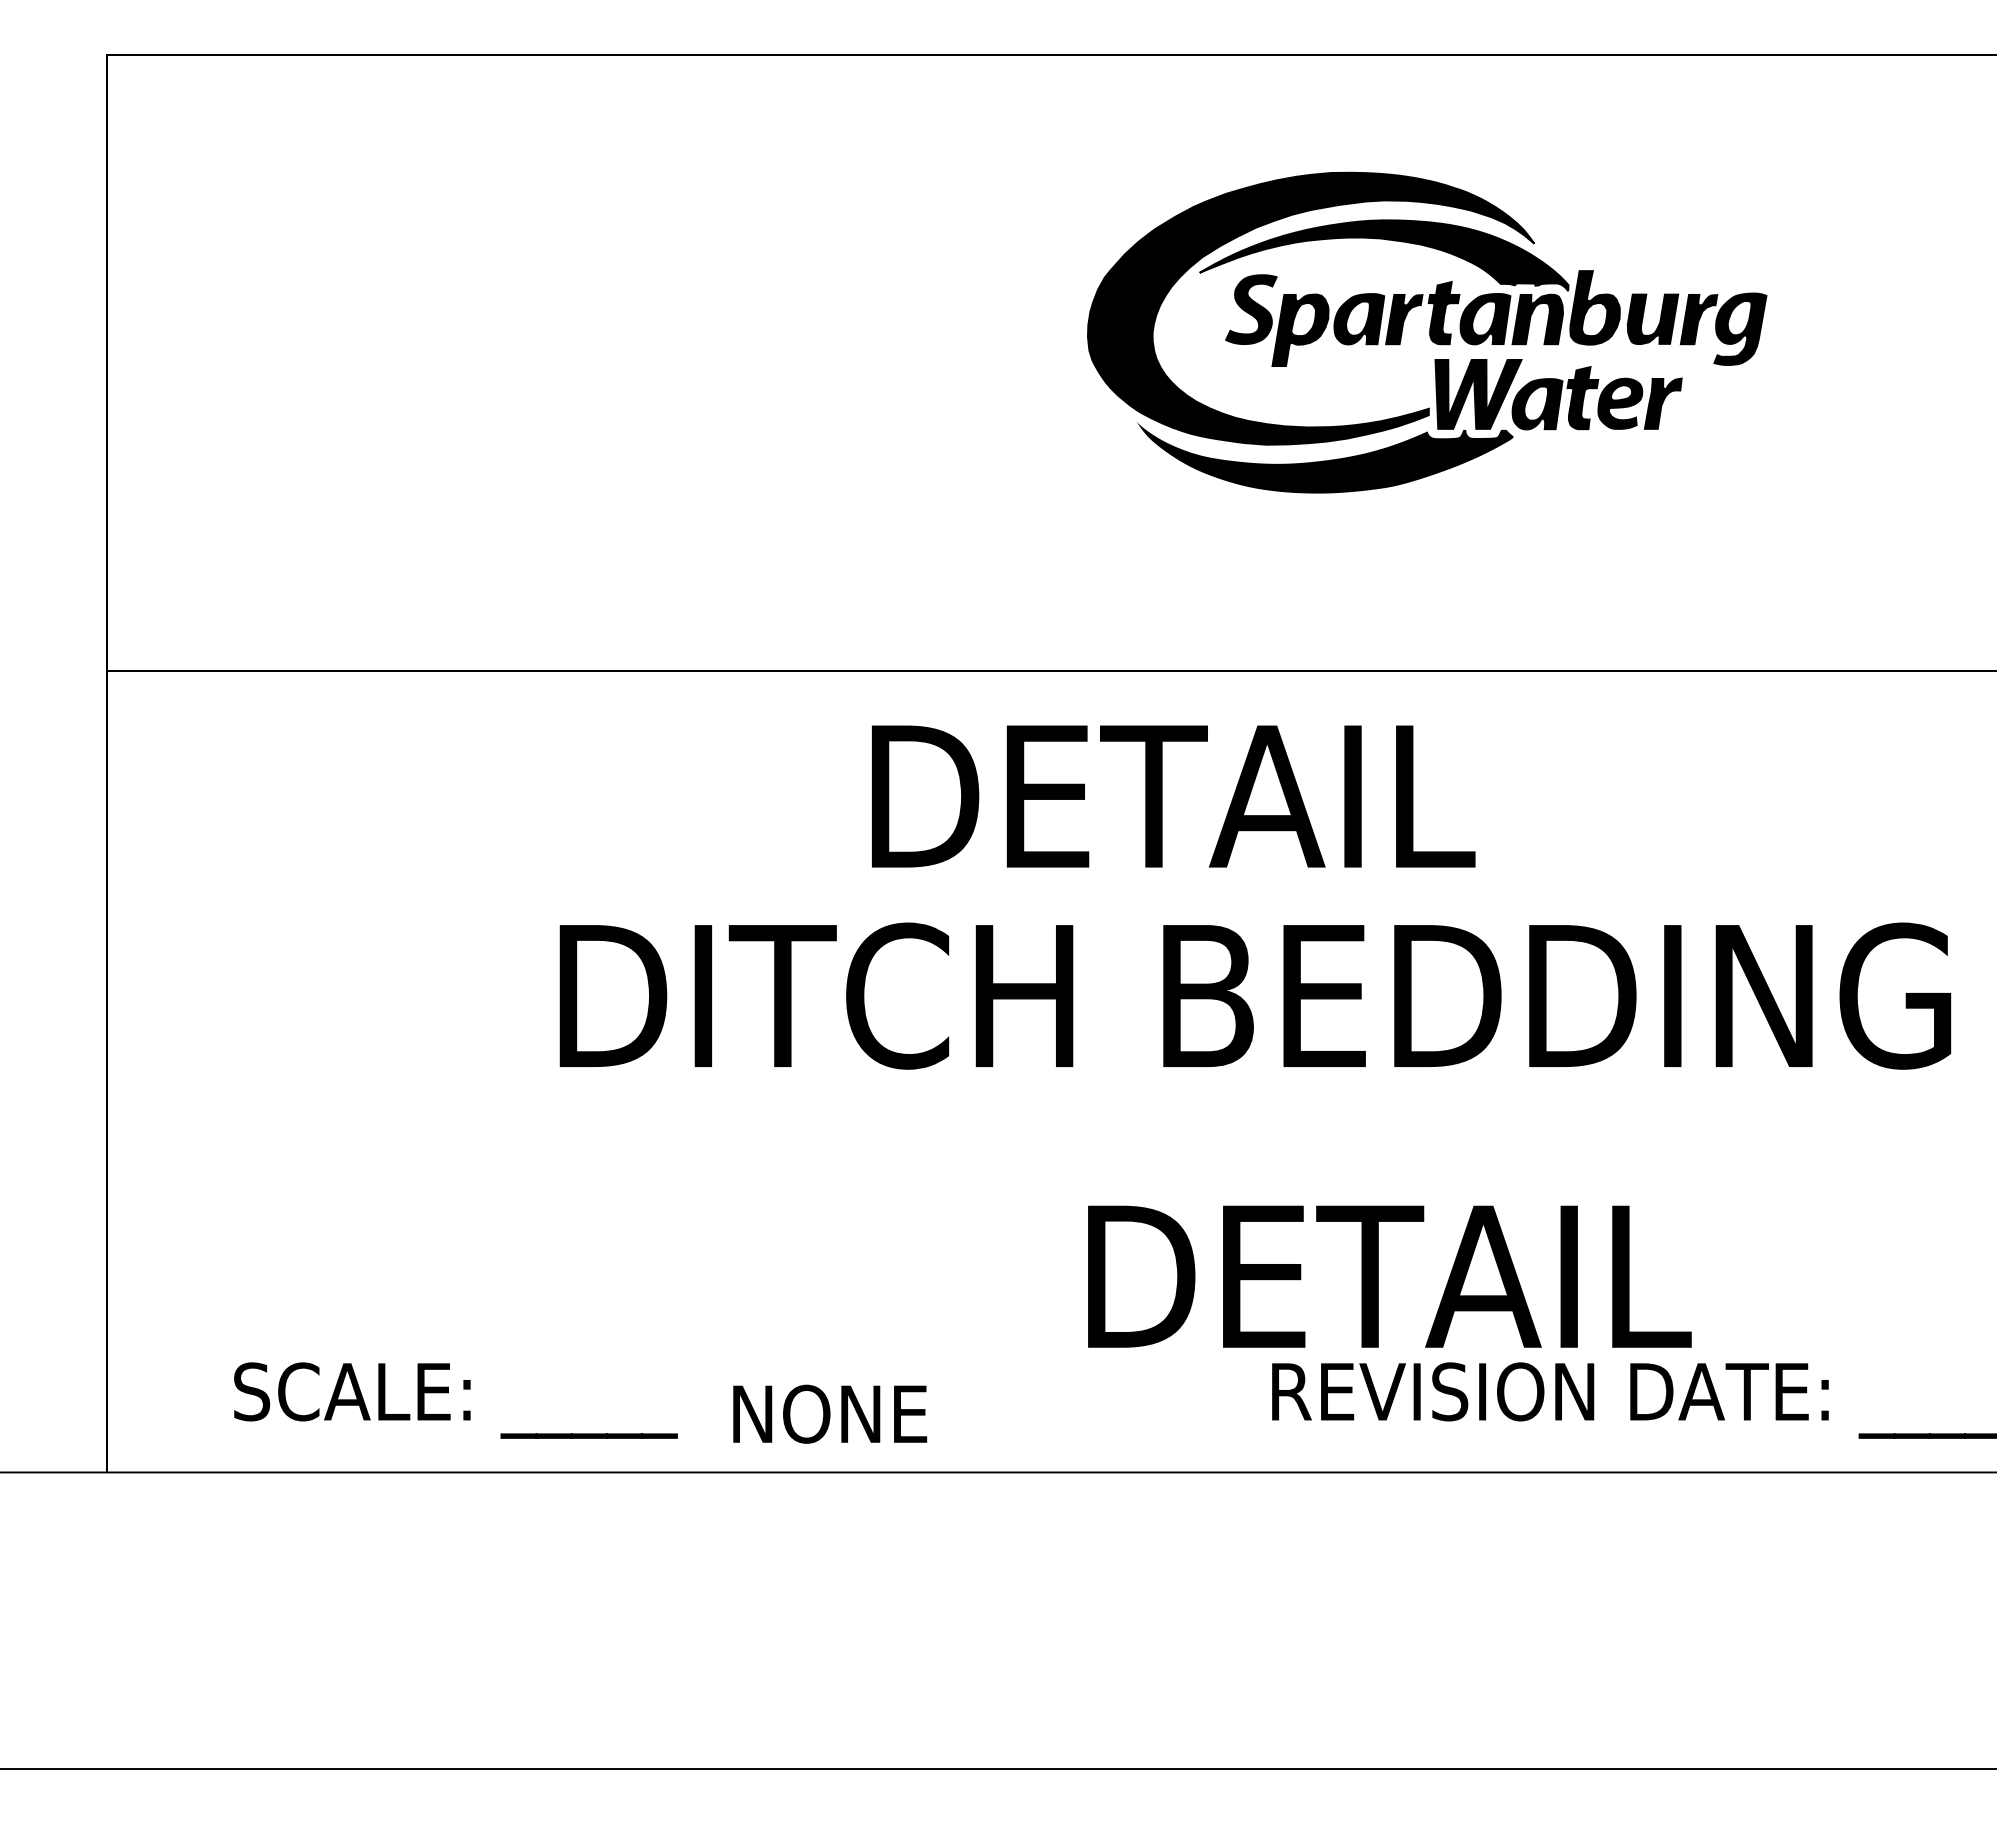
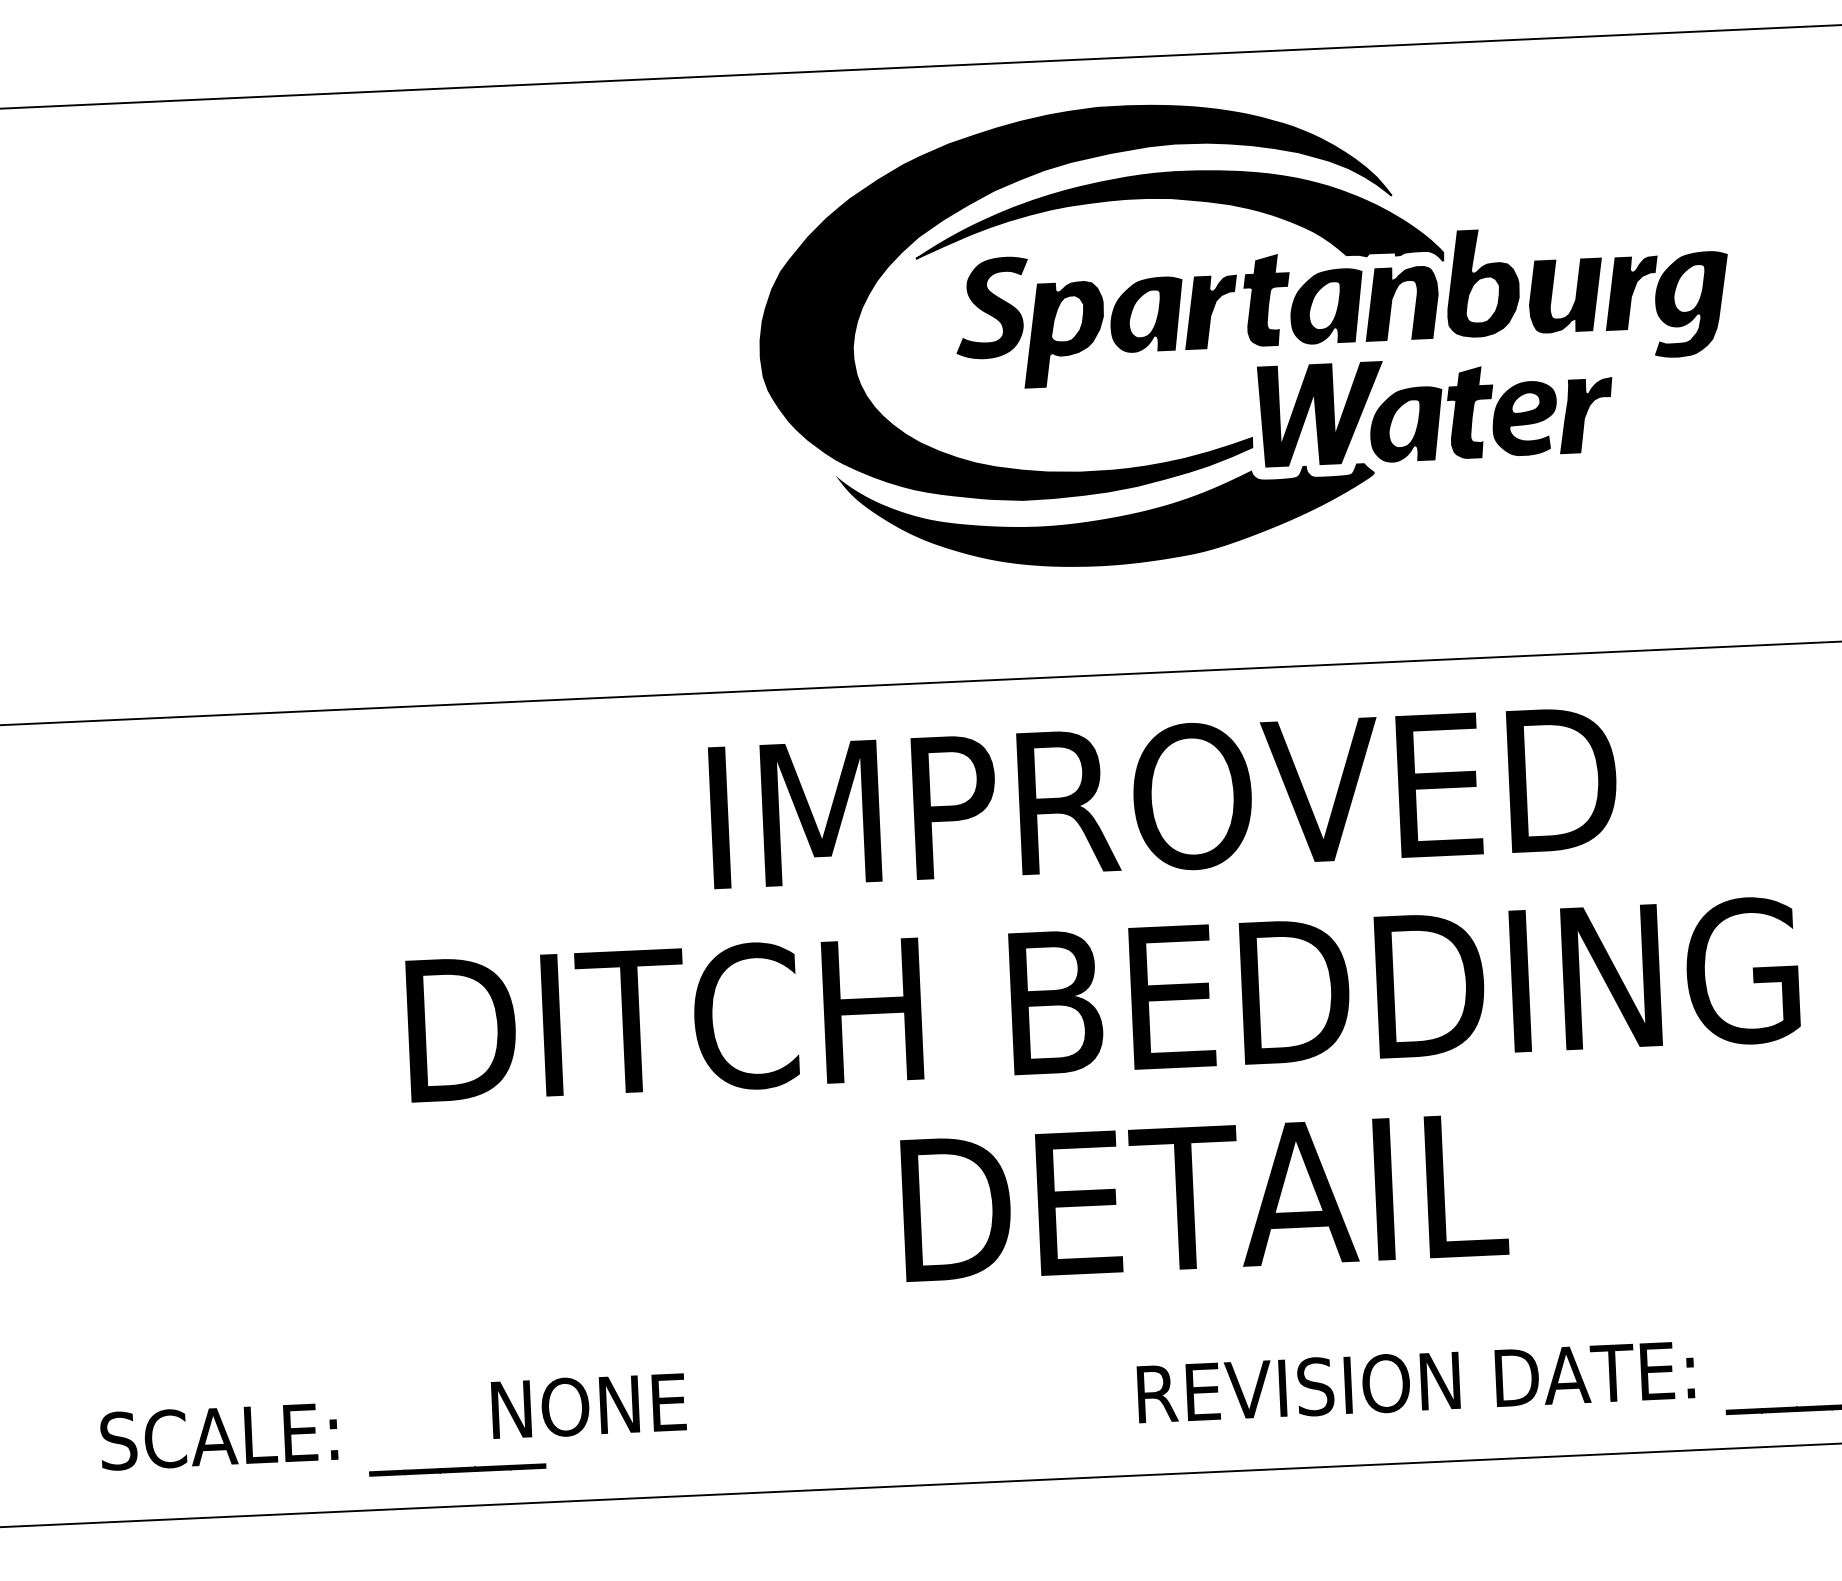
part: (1427, 332) -> (1245, 329), size x1.43
text: (1333, 796) -> (1172, 797), DETAIL -> IMPROVED
text: (1389, 1276) -> (1204, 1197), moved
text: (830, 1413) -> (589, 1405), moved

